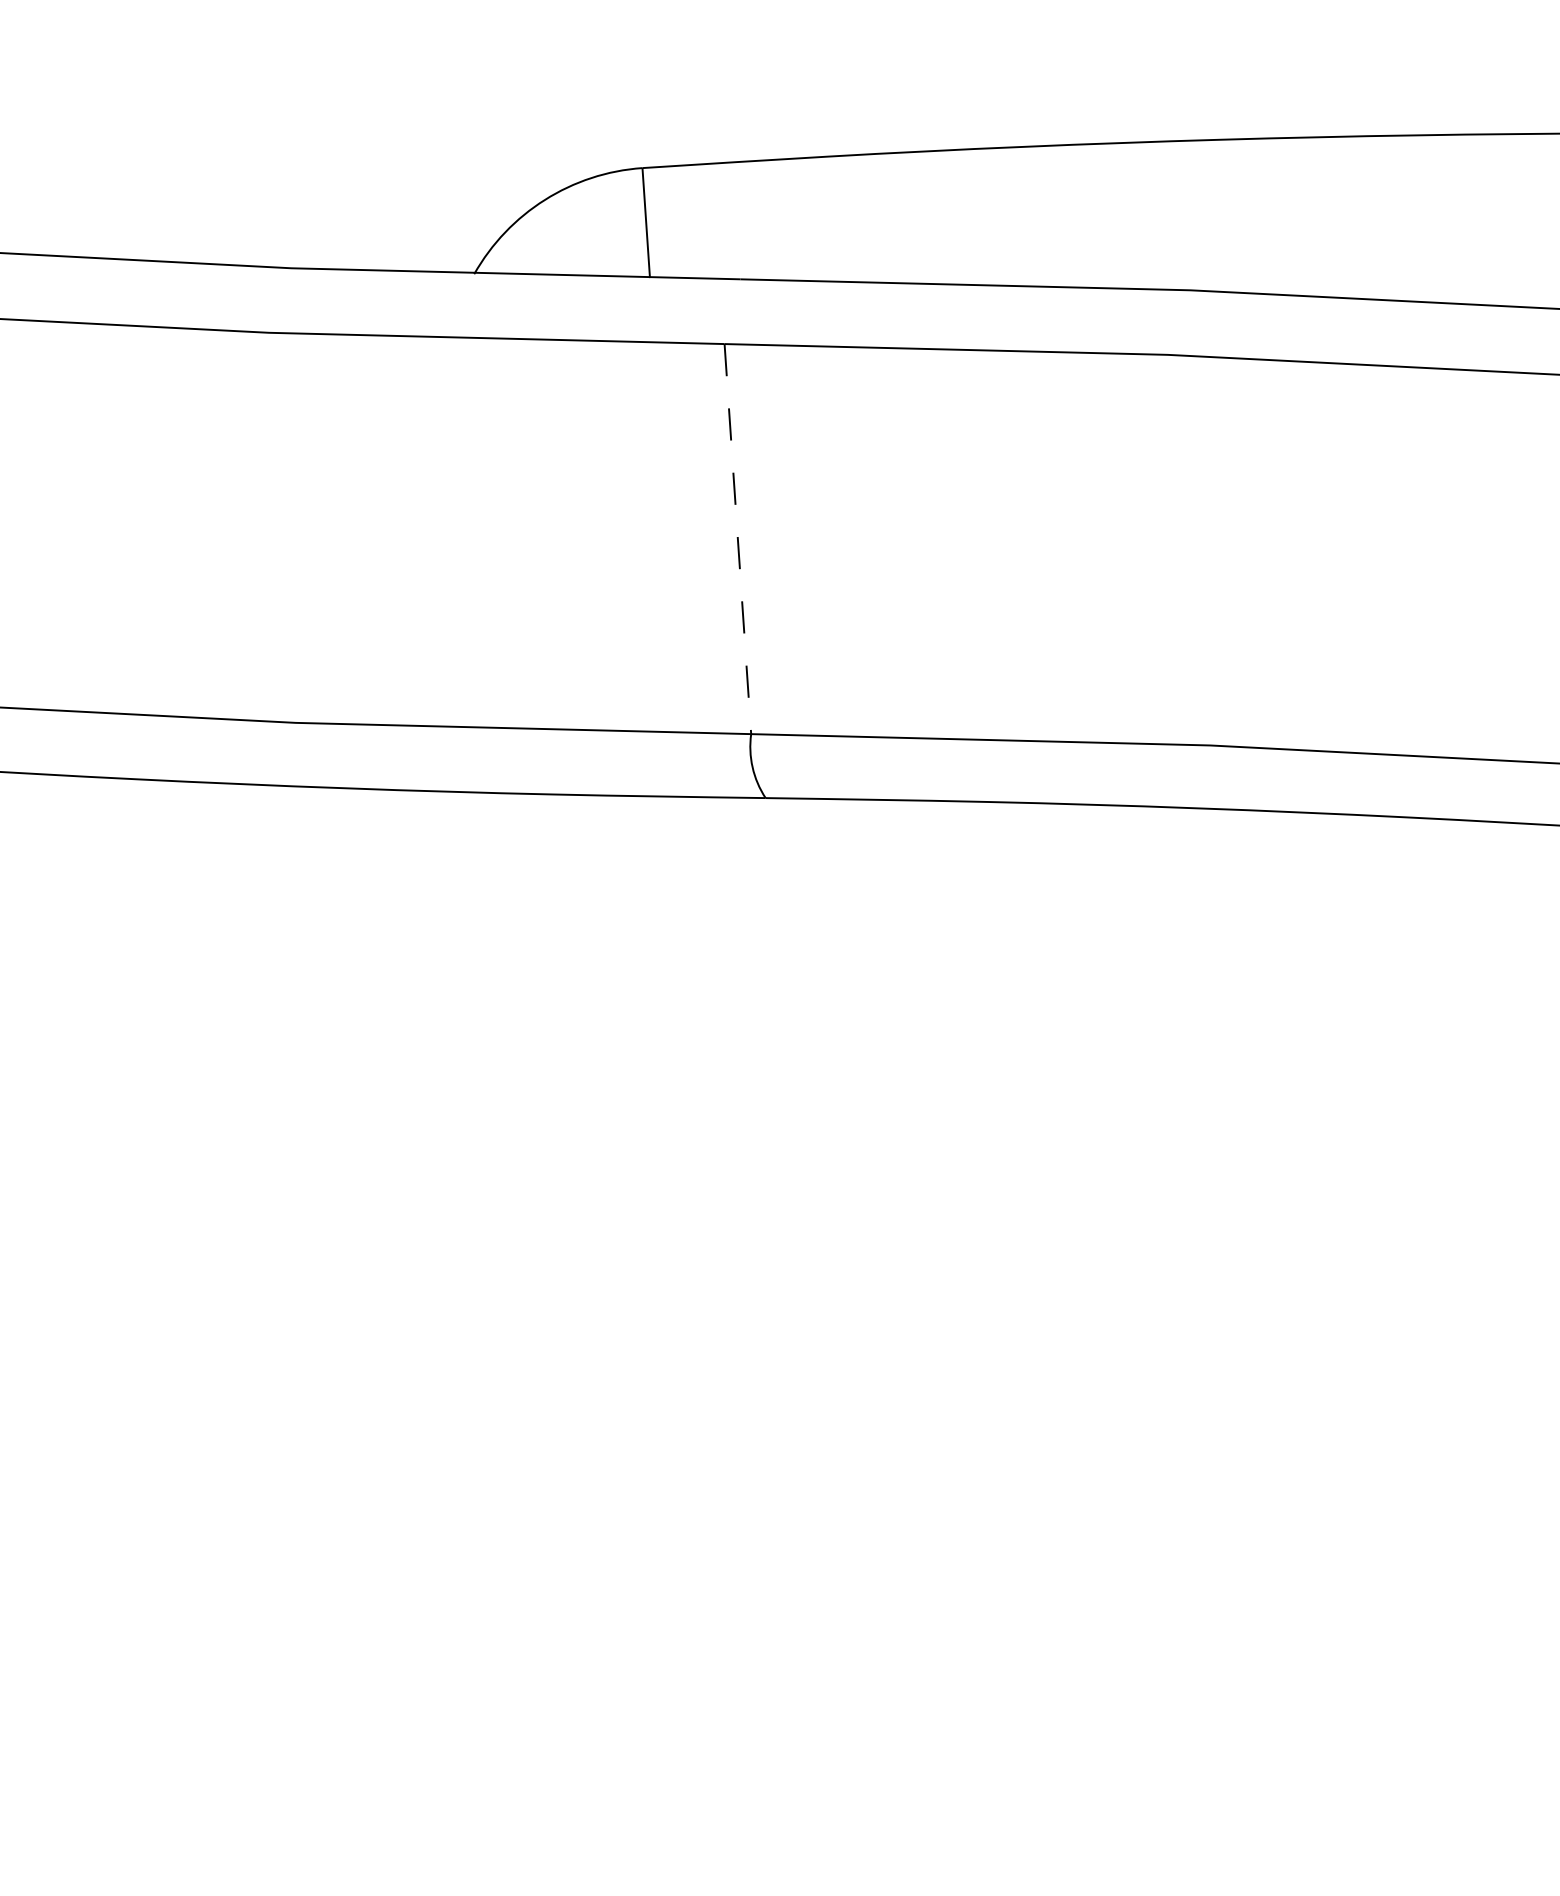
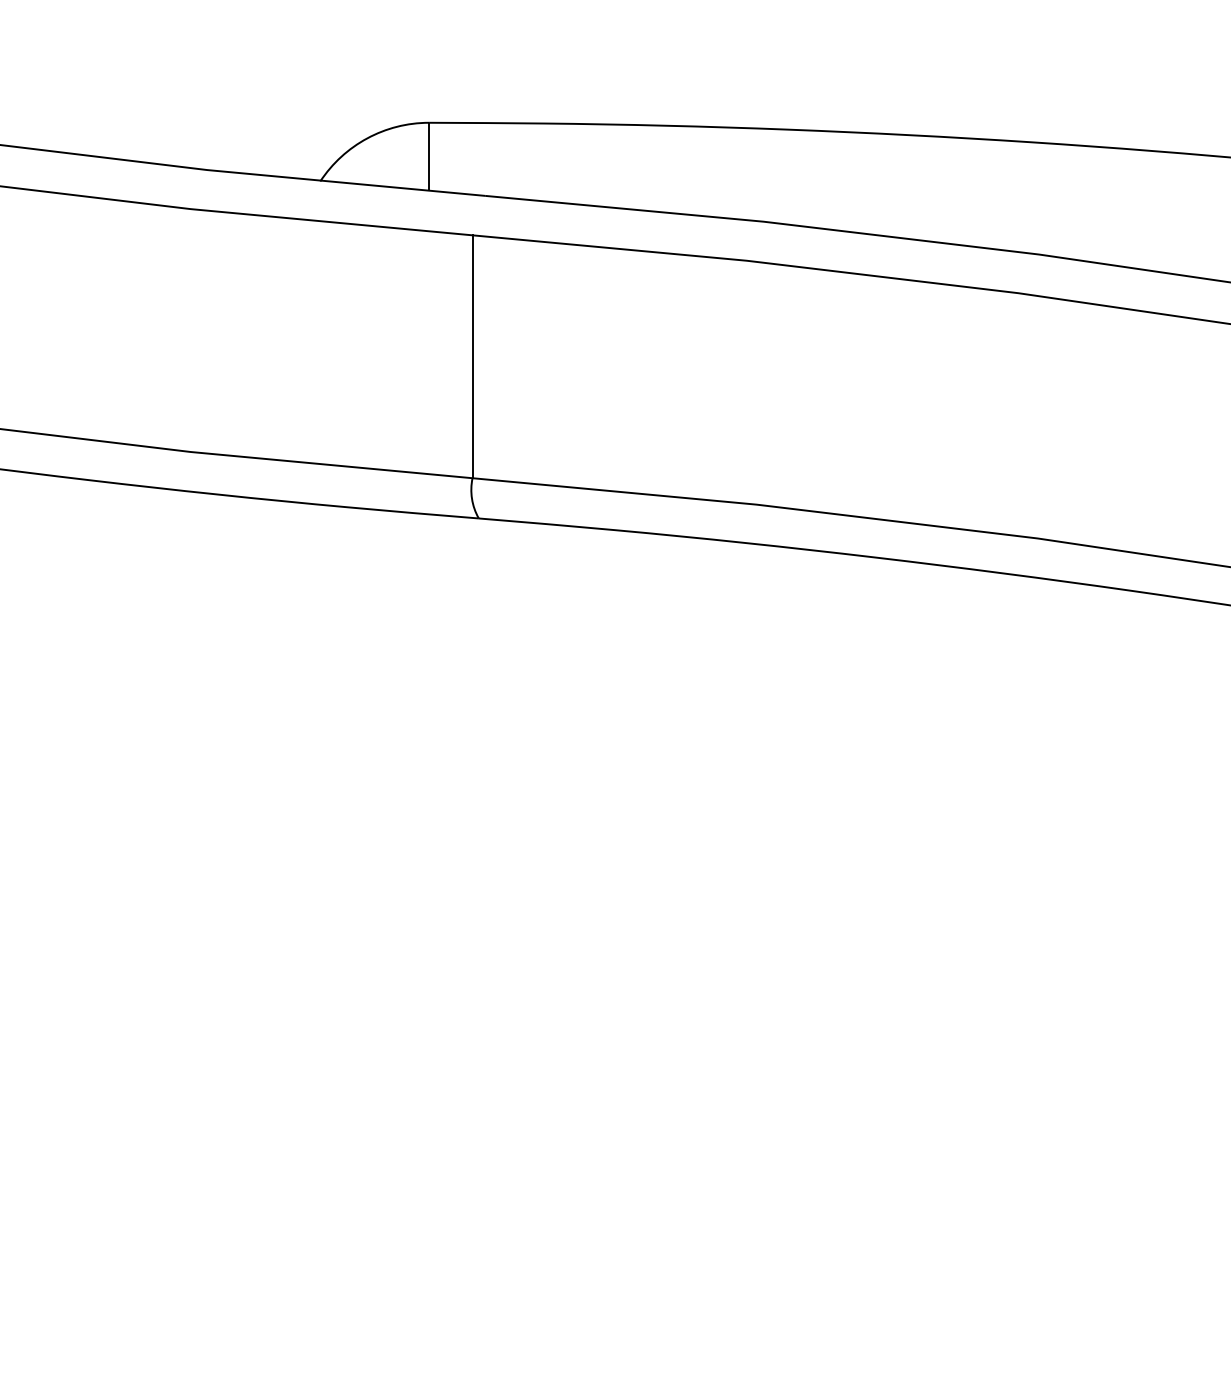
line: (737, 540) -> (472, 357), dashed -> solid

